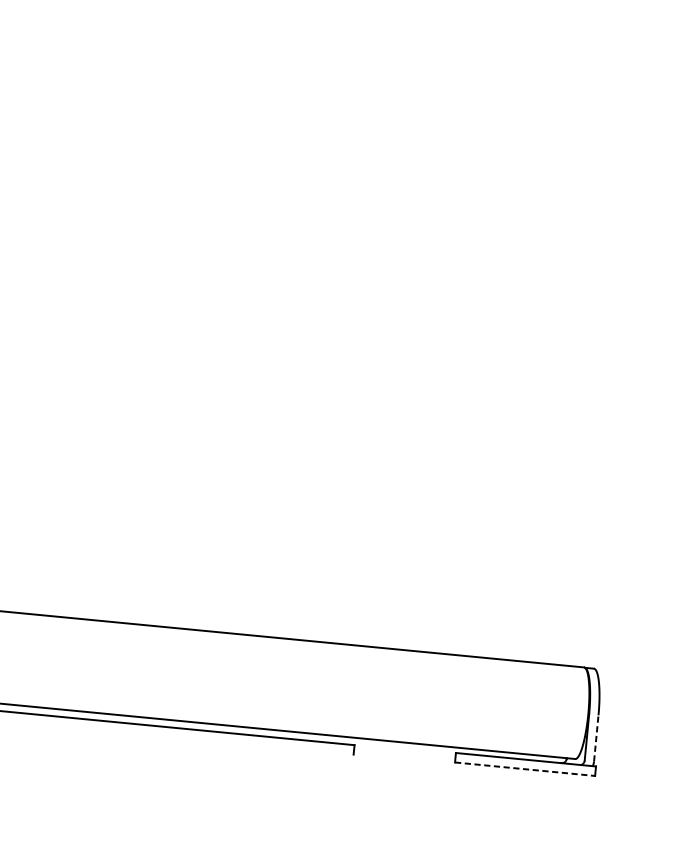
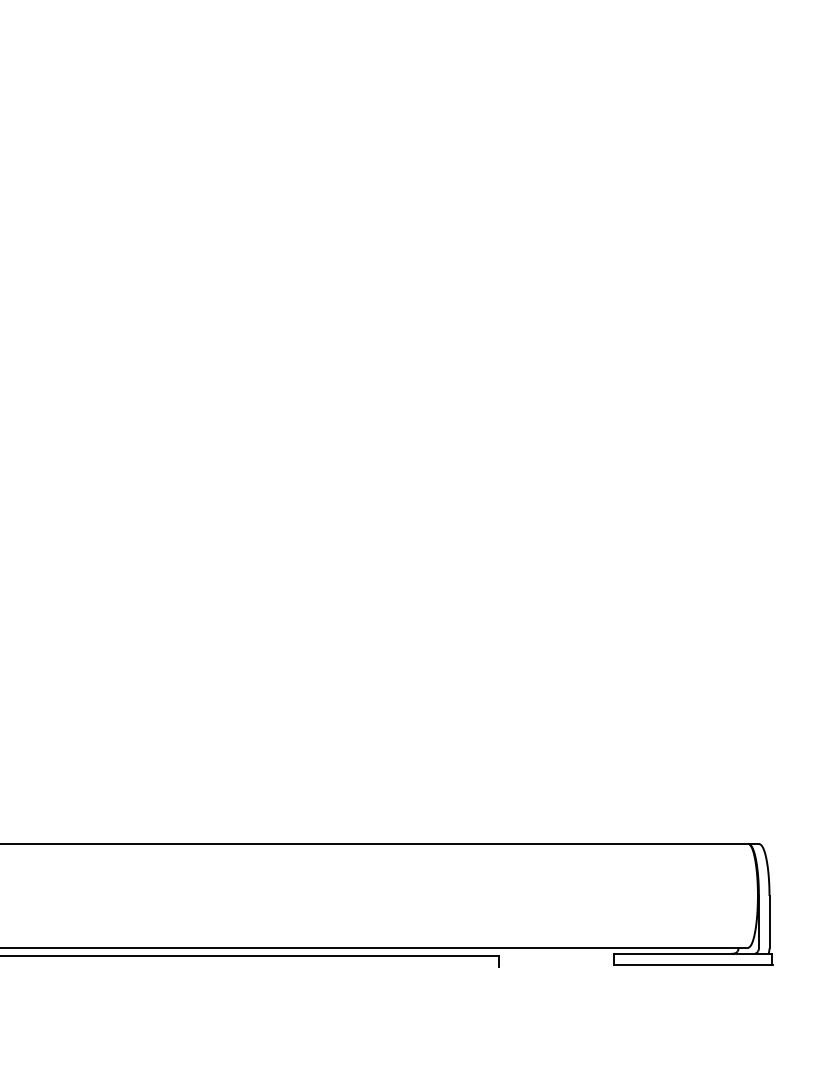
line: (596, 737) -> (769, 921), dashed -> solid
line: (525, 769) -> (693, 964), dashed -> solid

